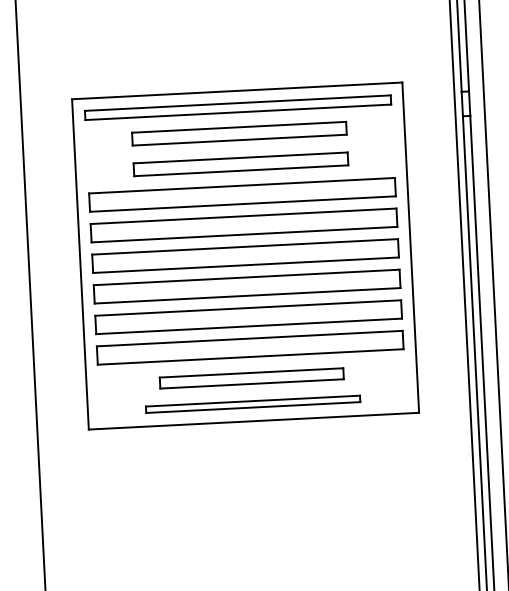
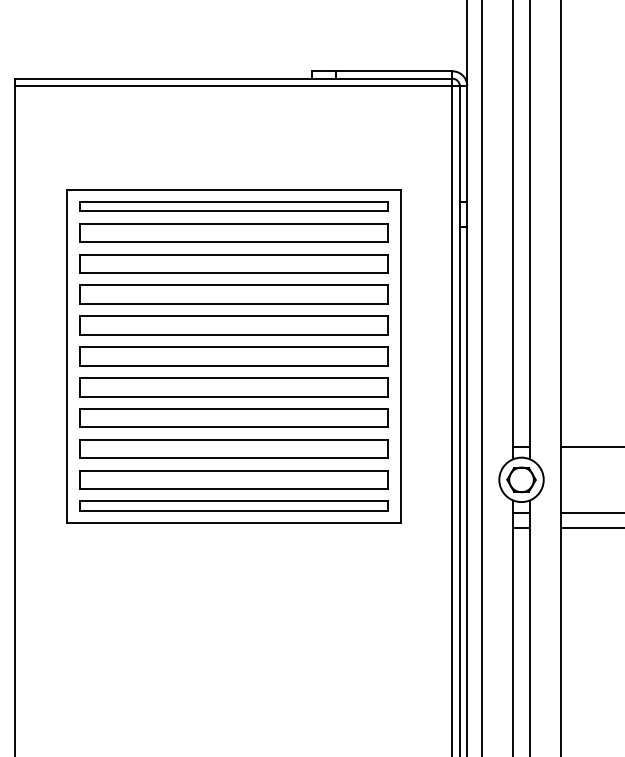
part: (238, 133) -> (233, 232), size x1.43
part: (240, 163) -> (233, 263), size x1.43
part: (251, 378) -> (233, 479), size x1.67
part: (252, 403) -> (233, 505), size x1.43

